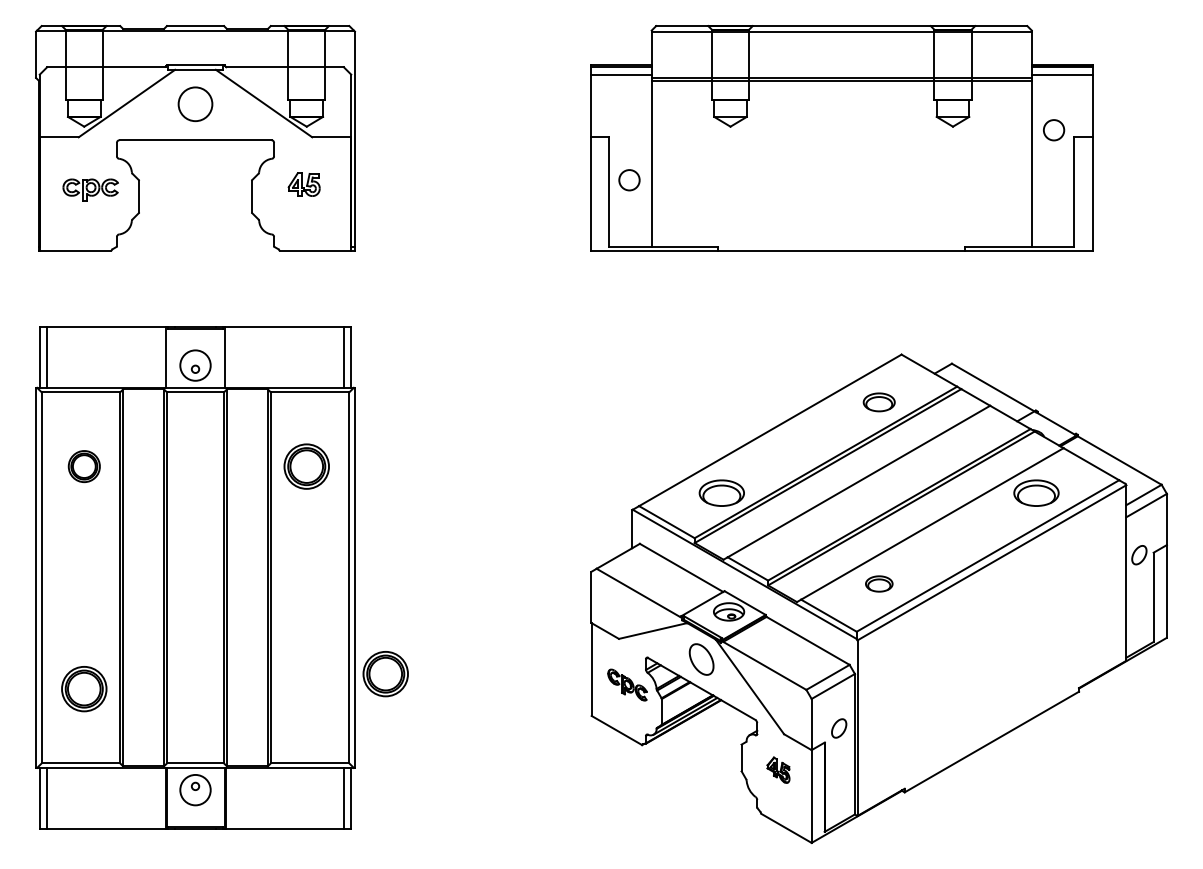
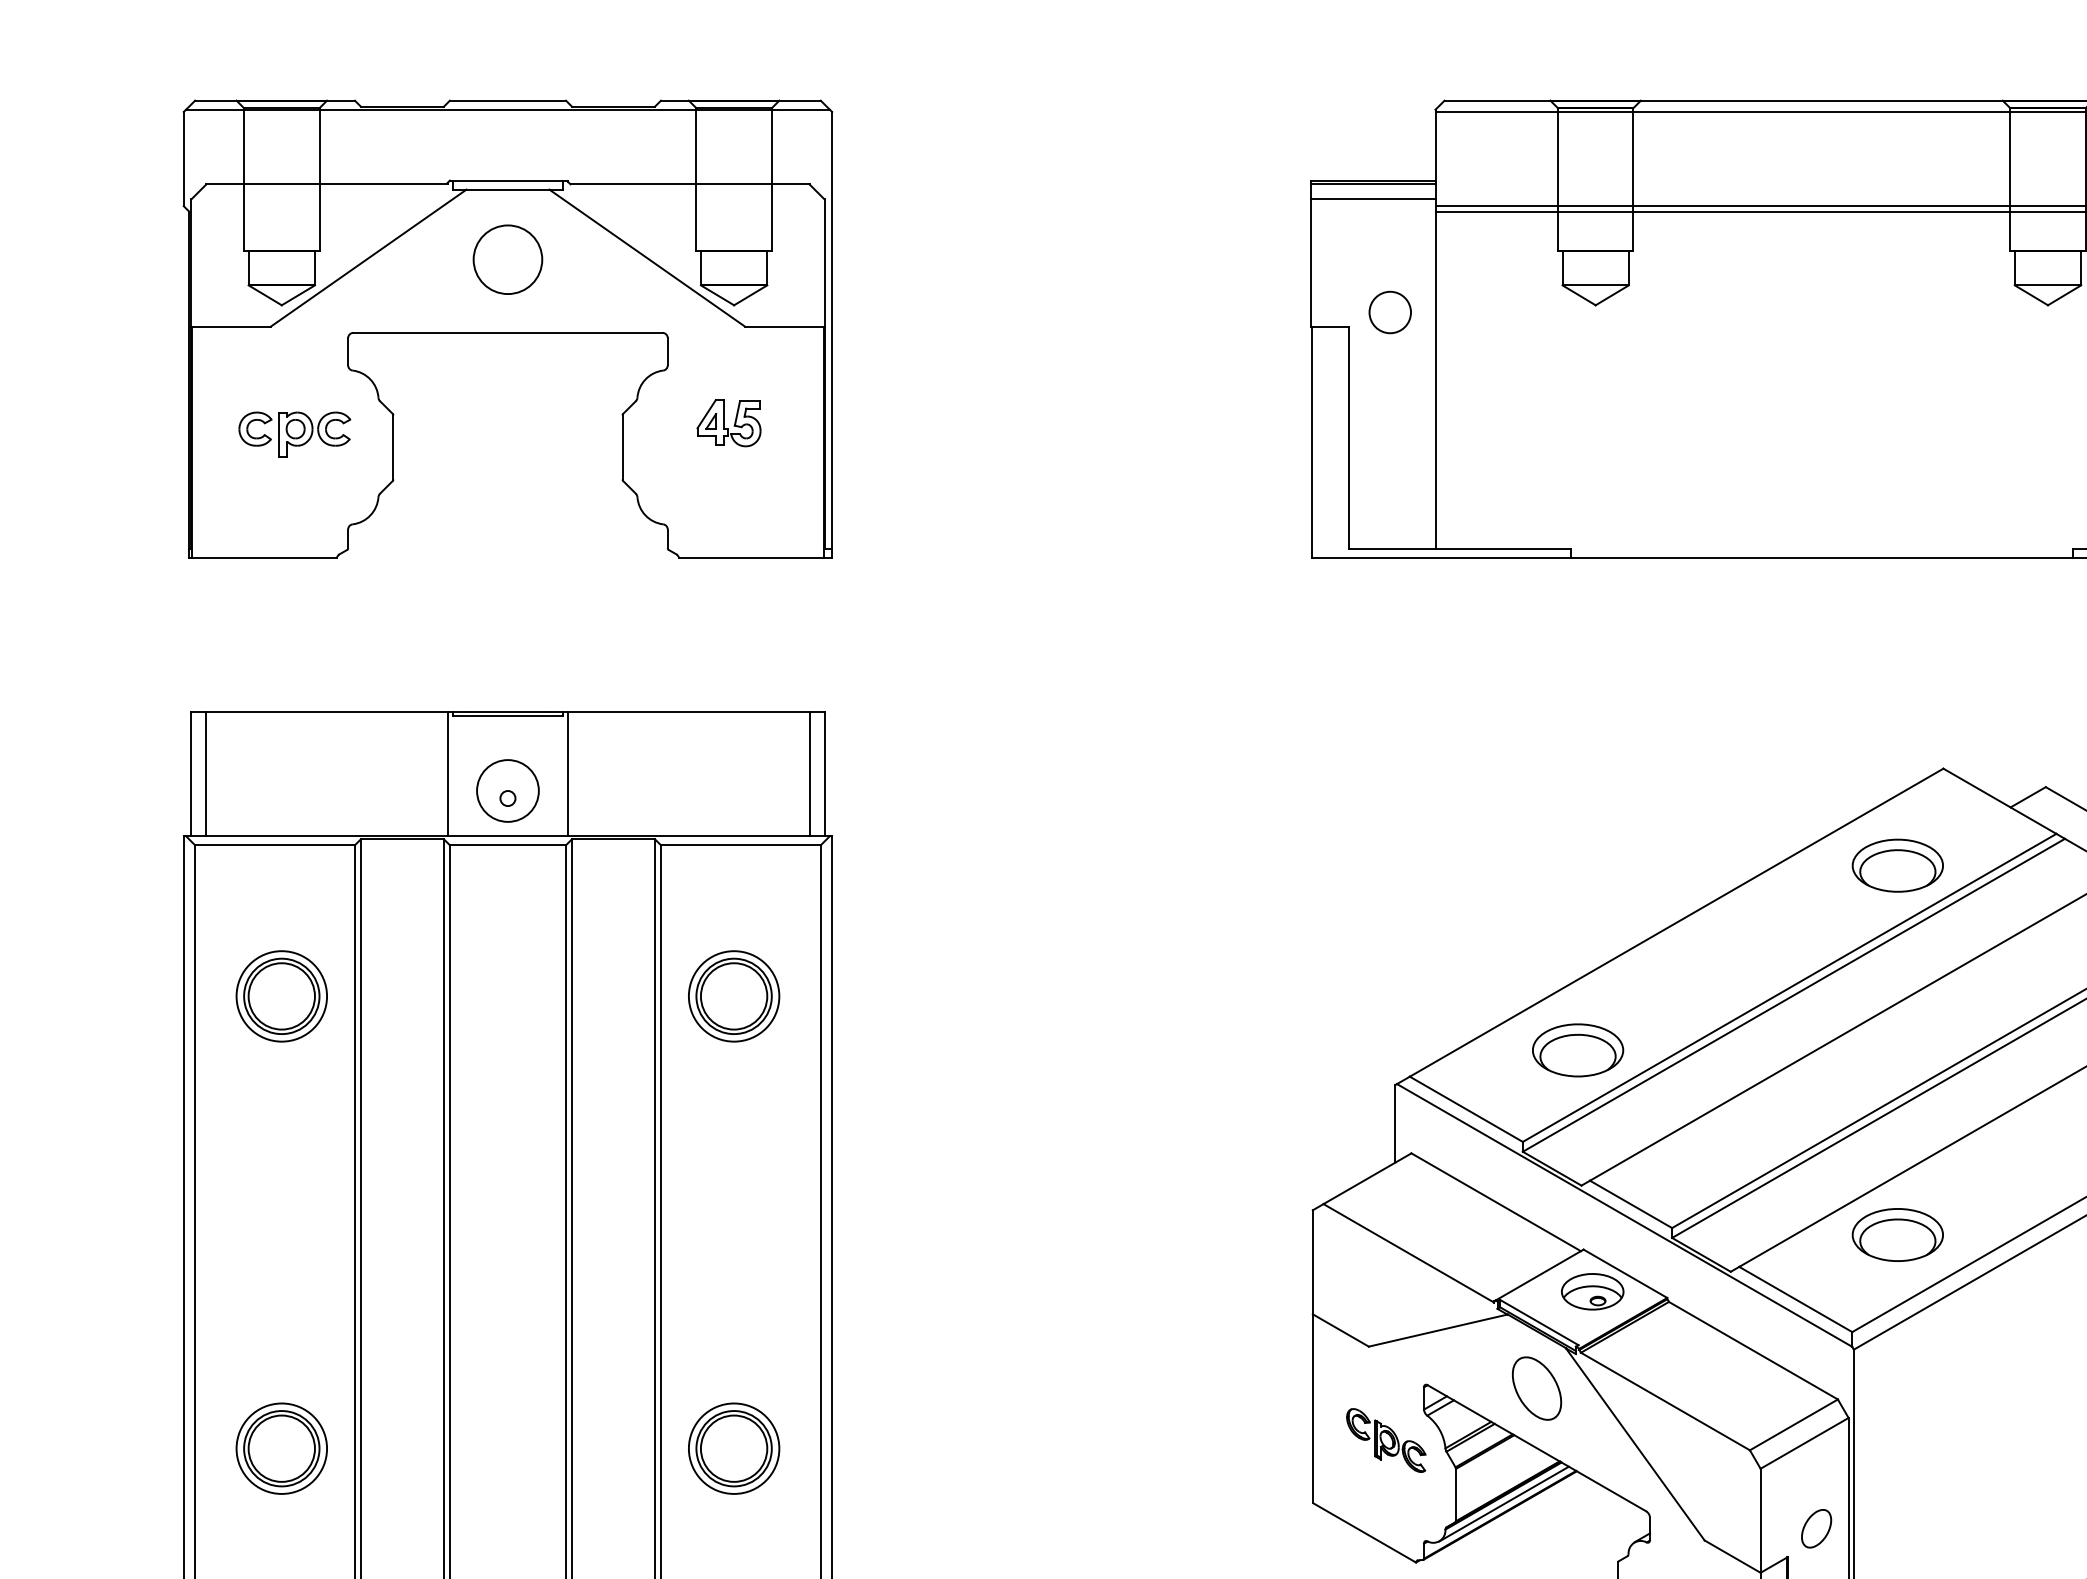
circle: (629, 180) -> (1390, 313), moved
part: (879, 402) -> (1898, 866), size x1.43
part: (84, 466) -> (282, 996), size x1.43
part: (879, 583) -> (1898, 1233), size x1.67
part: (385, 674) -> (733, 1449), moved

